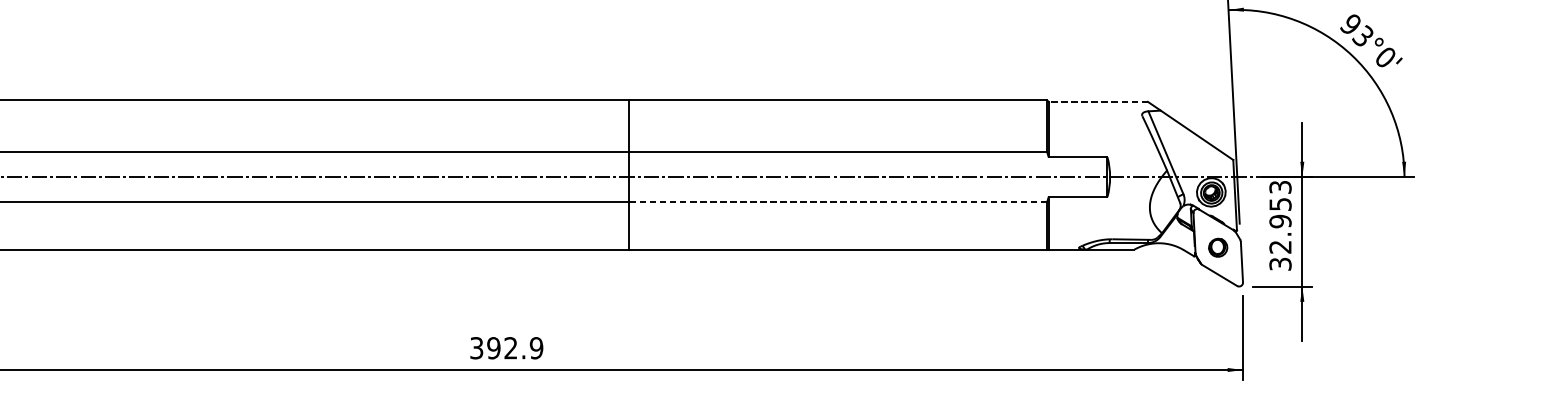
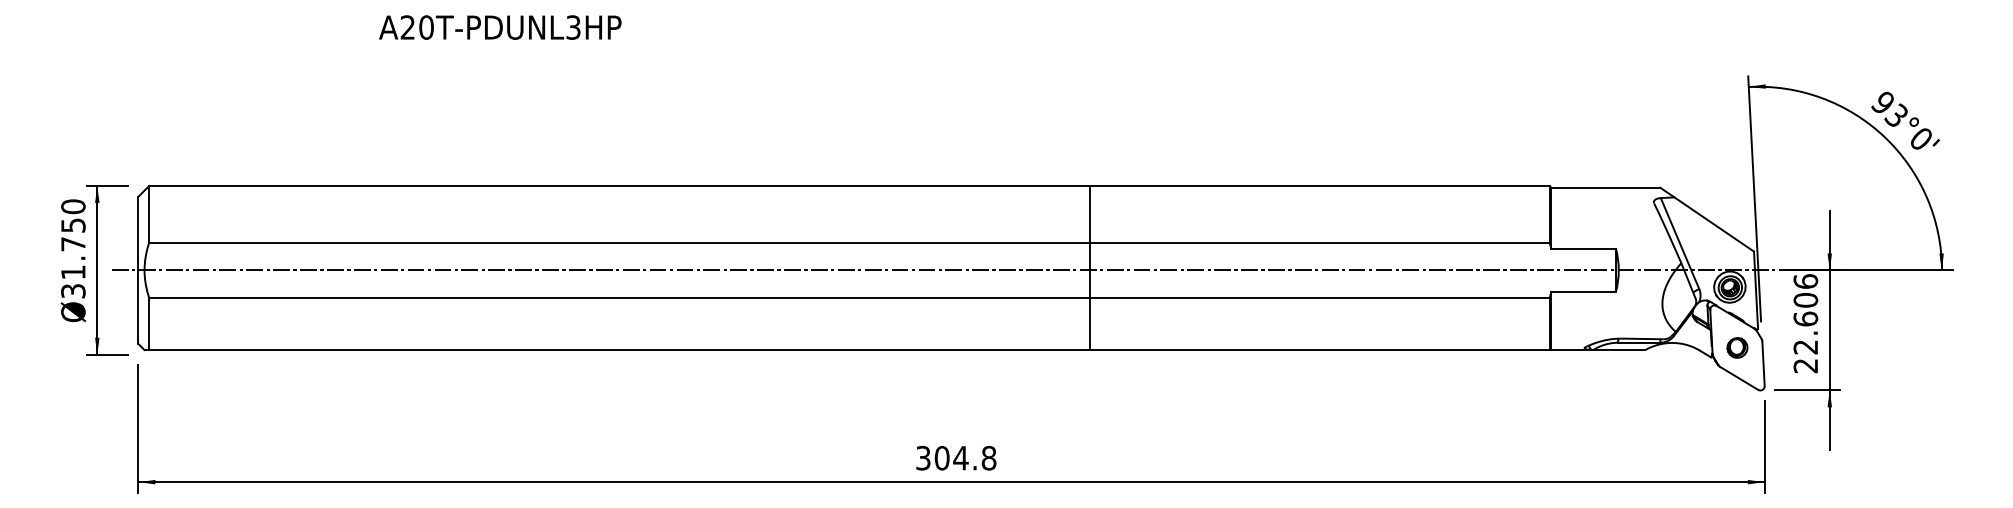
line: (1098, 101) -> (1605, 187), dashed -> solid
line: (837, 201) -> (1319, 297), dashed -> solid
text: (1280, 225) -> (1805, 323), 32.953 -> 22.606
text: (515, 347) -> (965, 457), 392.9 -> 304.8

